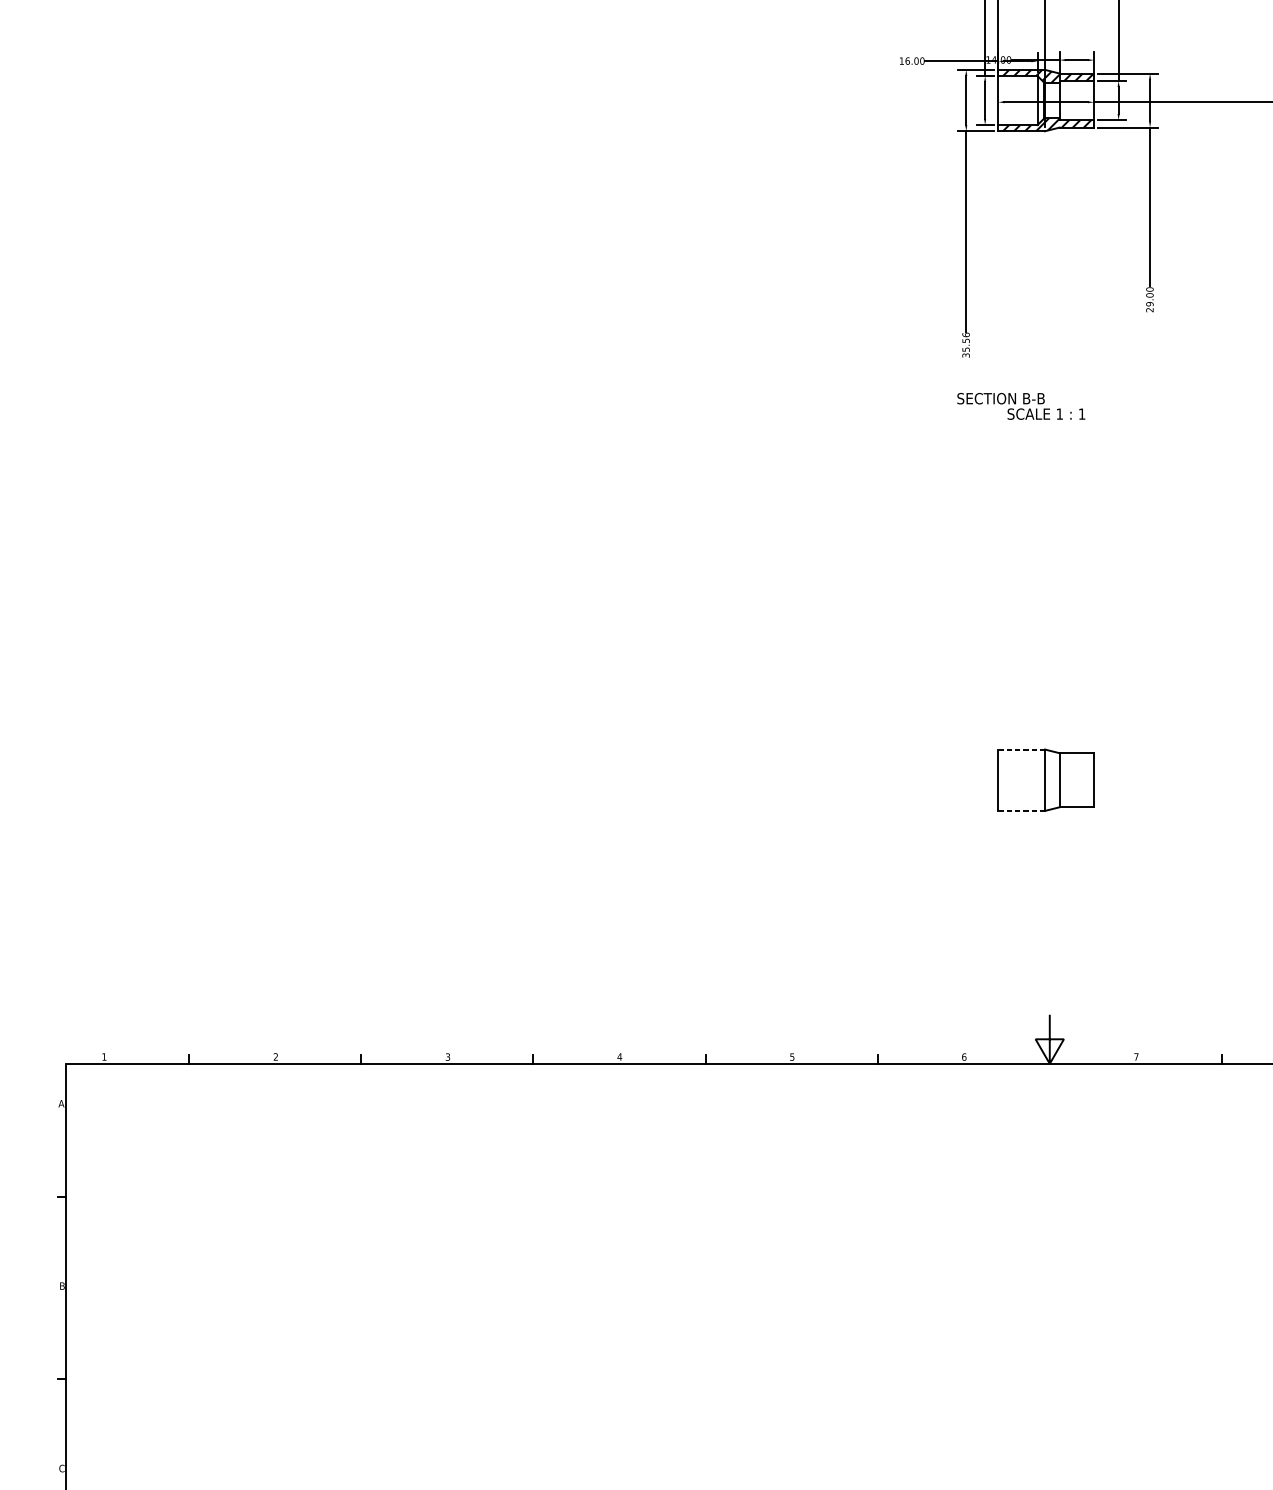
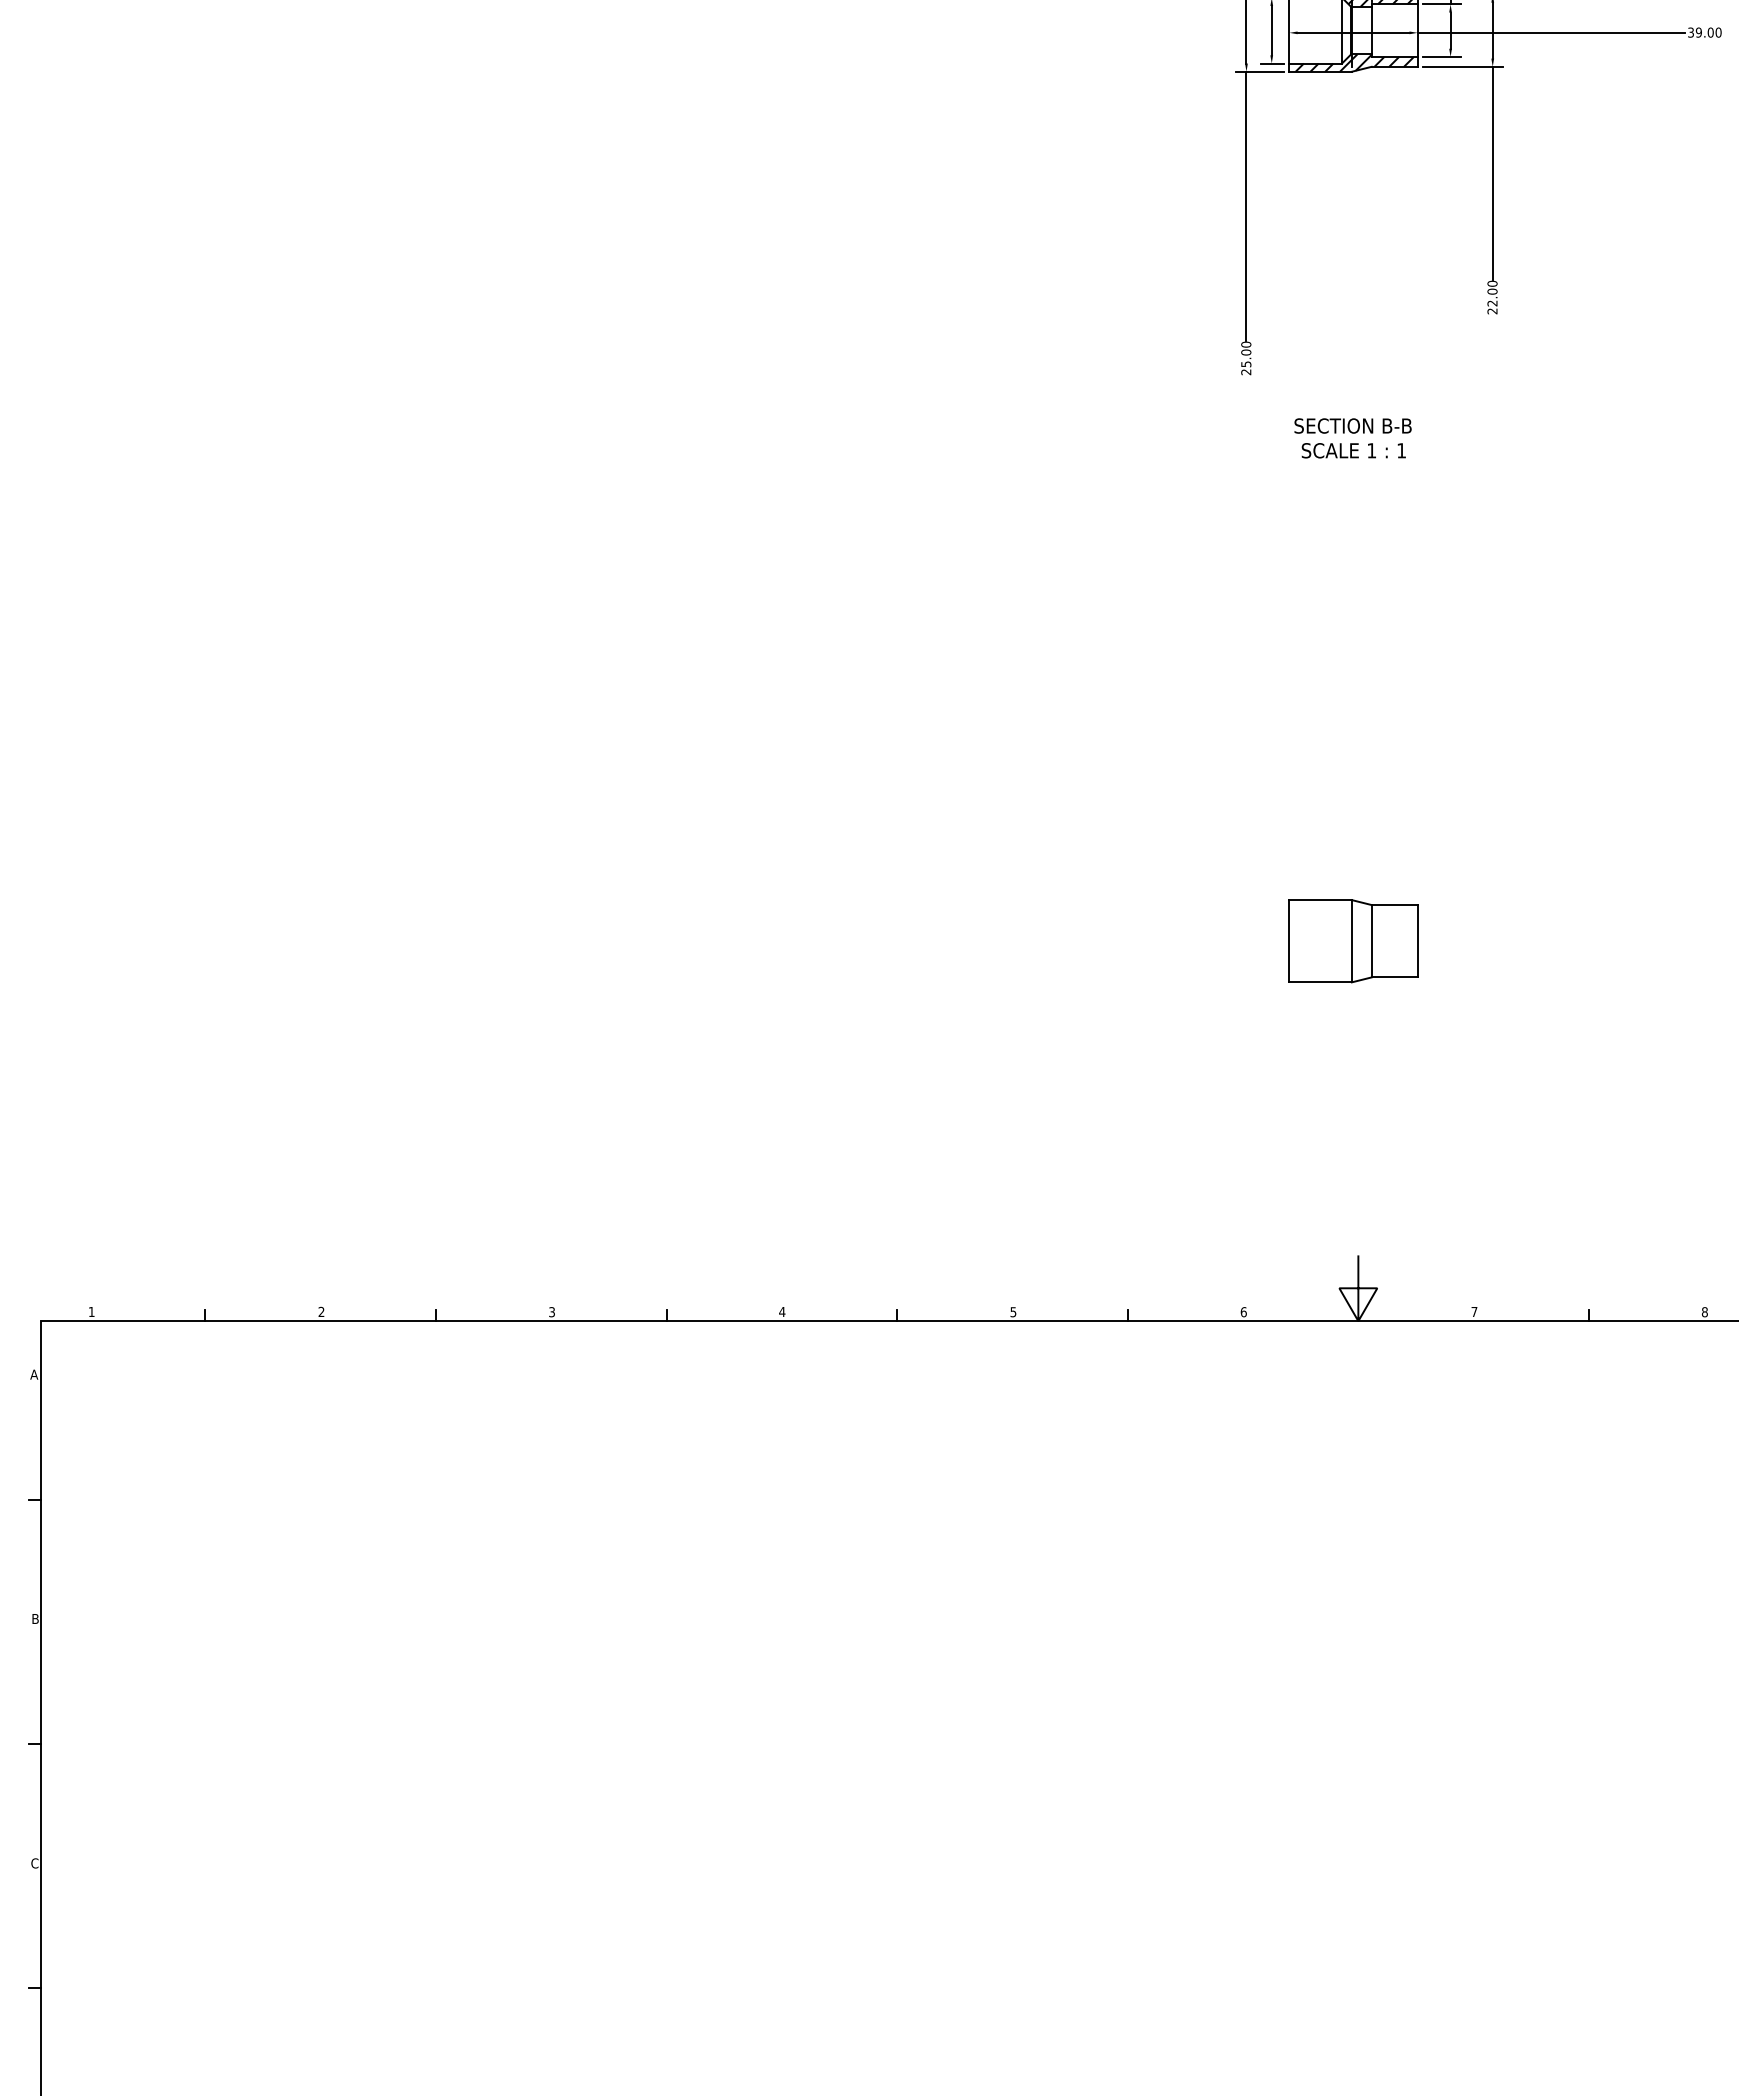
text: (1149, 304) -> (1492, 303), 29.00 -> 22.00
text: (966, 345) -> (1246, 358), 35.56 -> 25.00
text: (1000, 398) -> (1352, 425), moved
line: (1021, 749) -> (1320, 900), dashed -> solid
line: (1021, 811) -> (1320, 982), dashed -> solid

